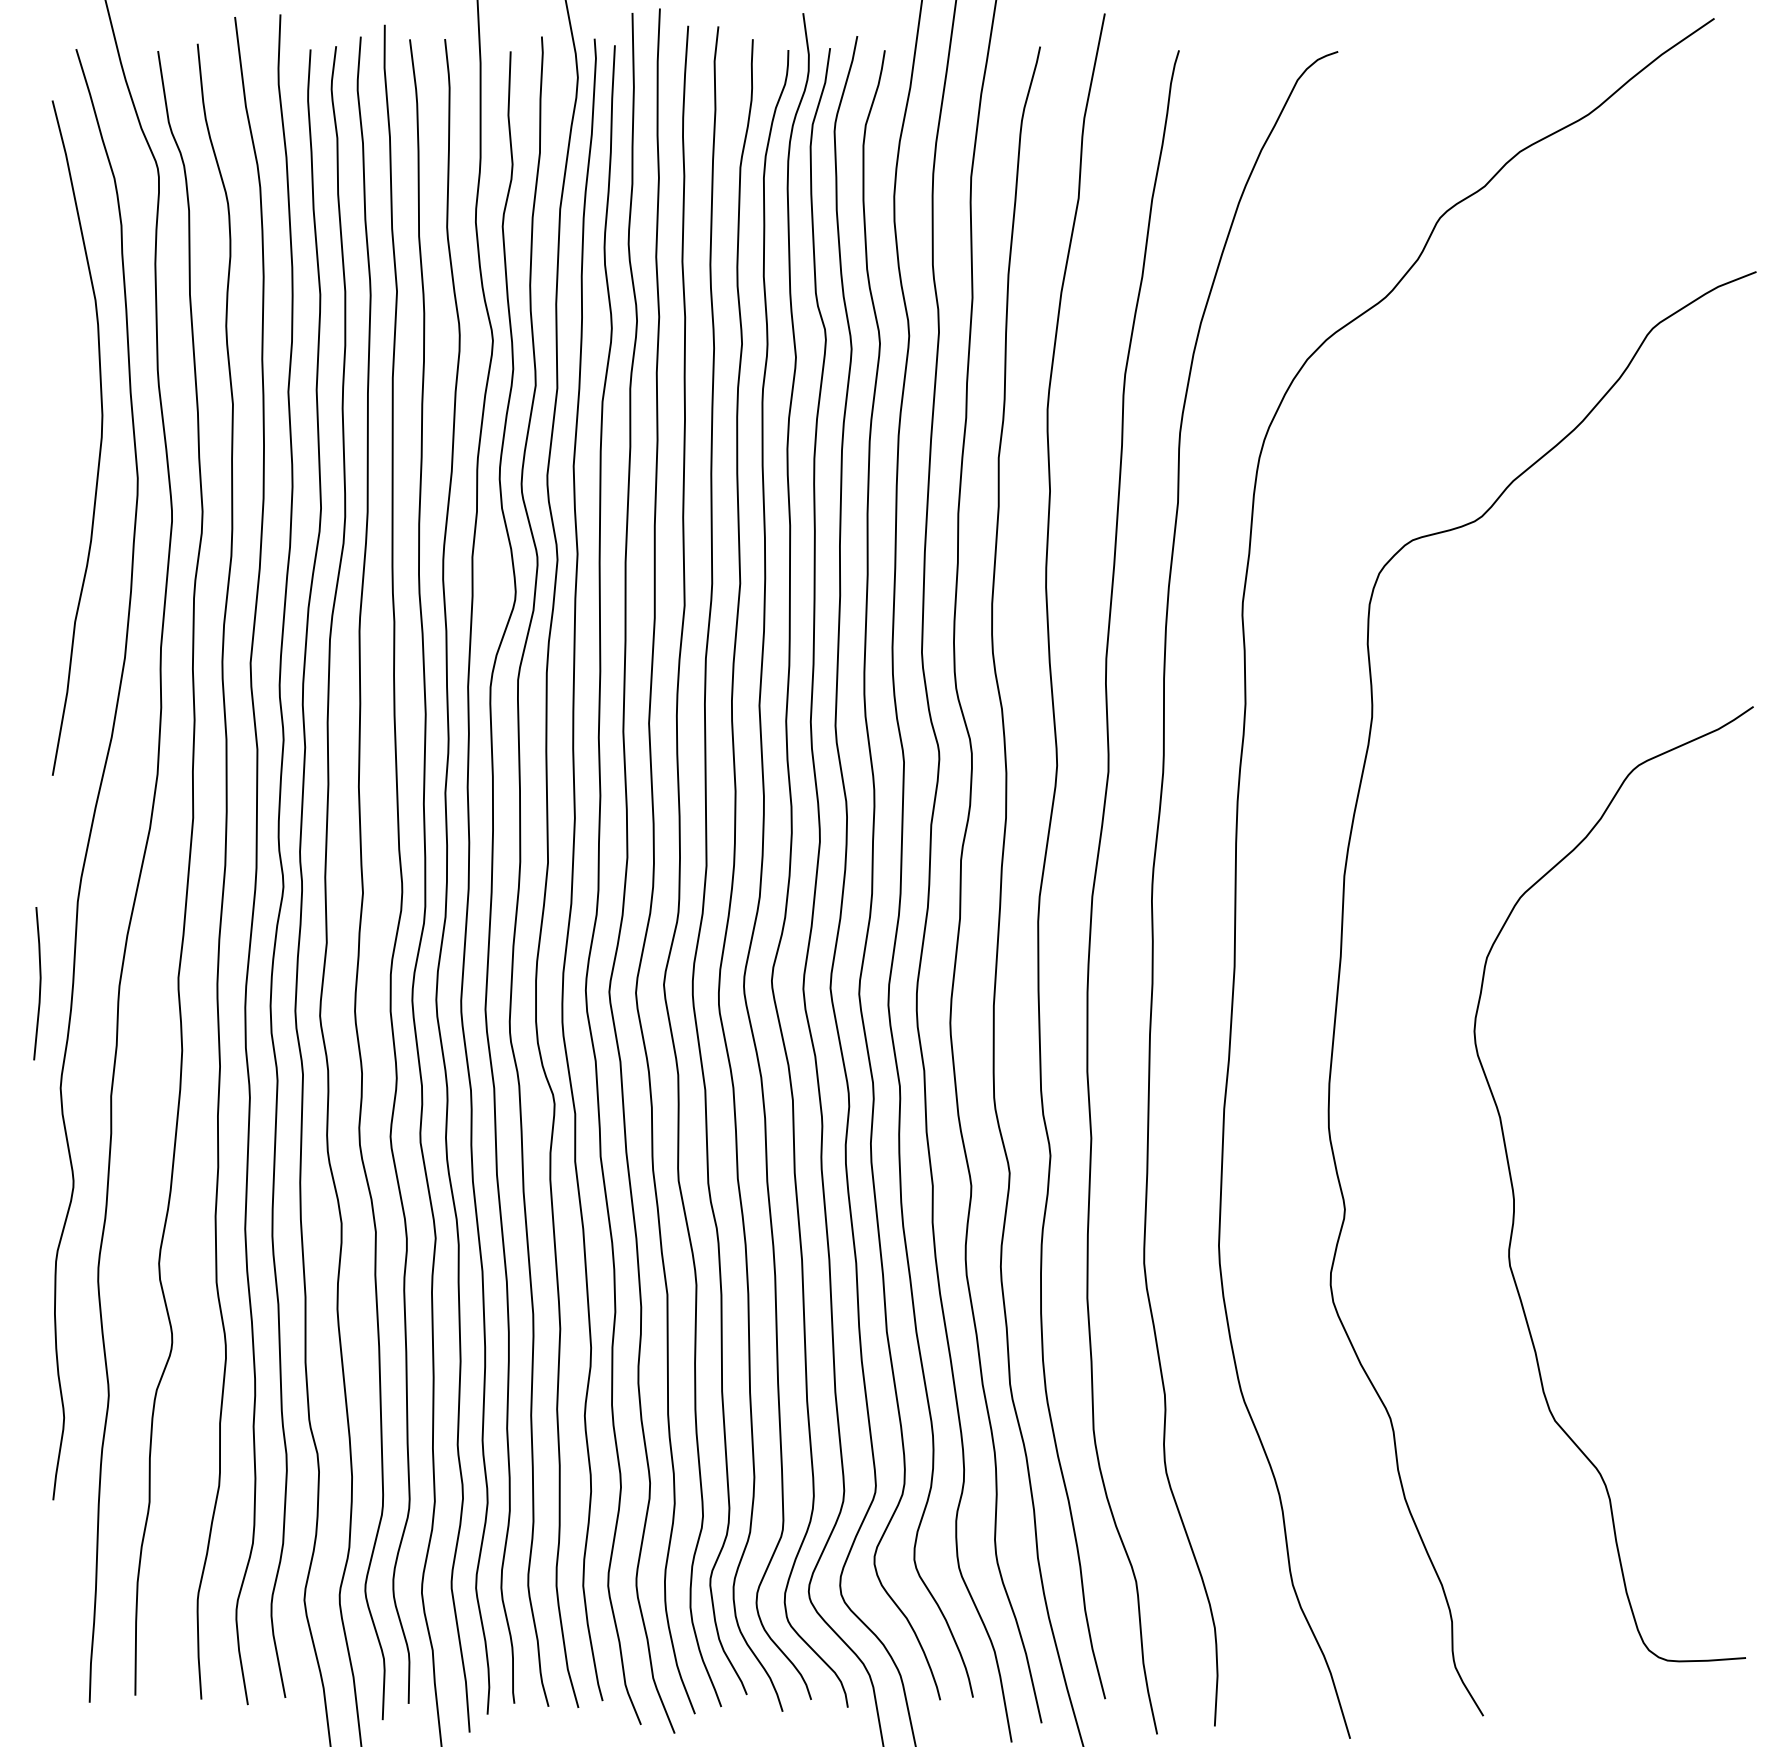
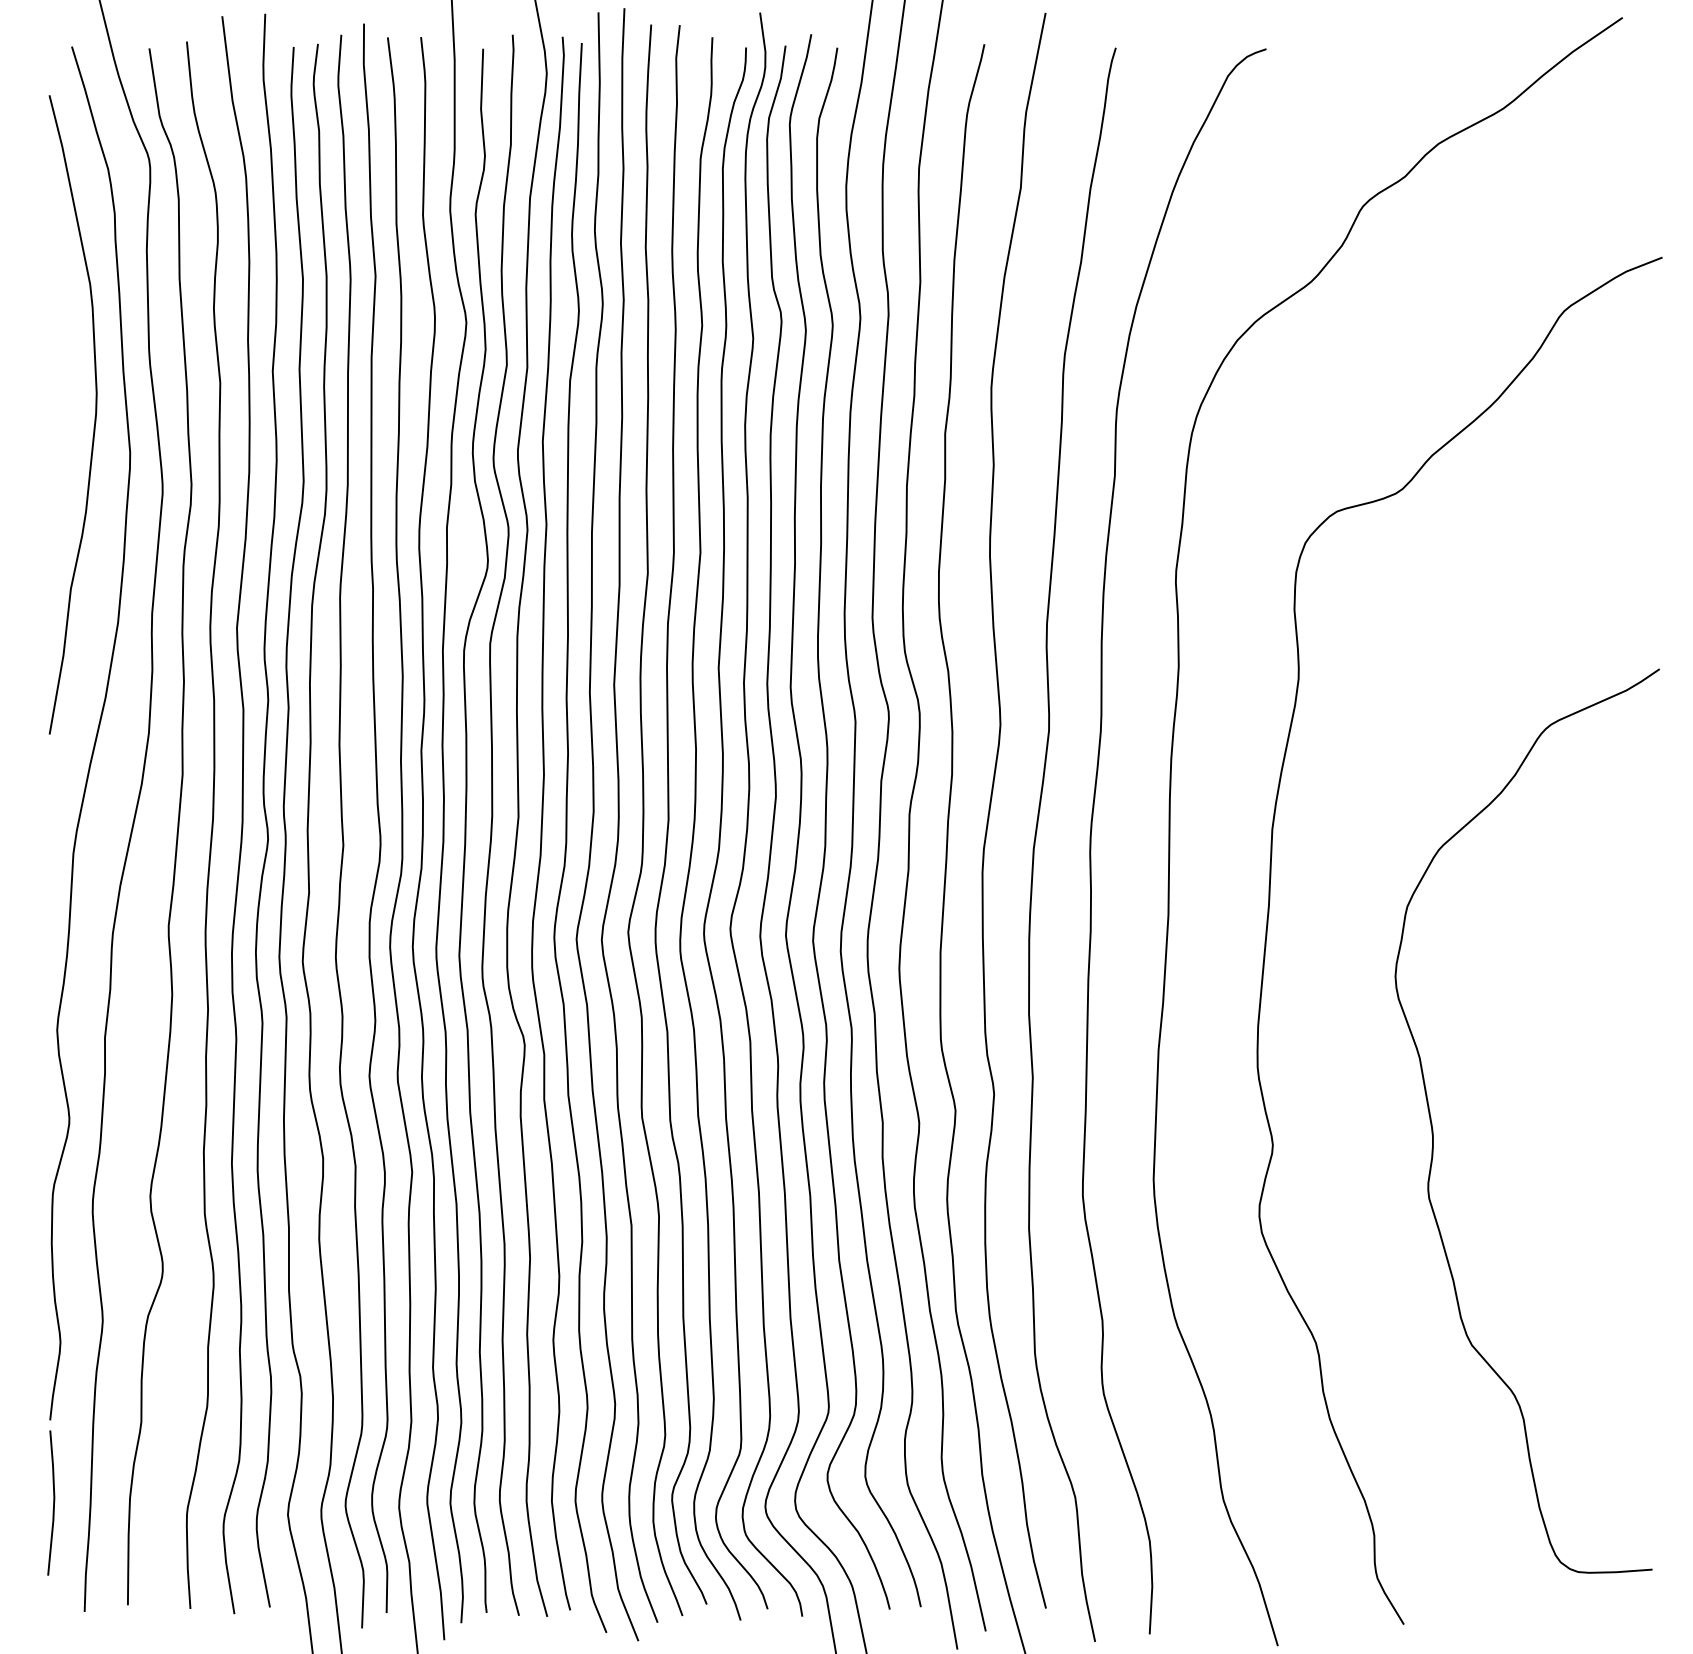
line: (39, 983) -> (53, 1502), moved

